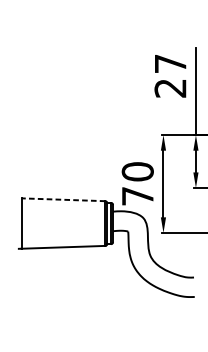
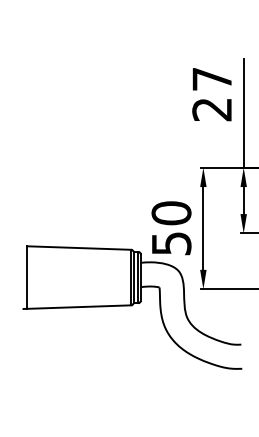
text: (137, 196) -> (171, 243), 70 -> 50
line: (62, 200) -> (78, 248), dashed -> solid

